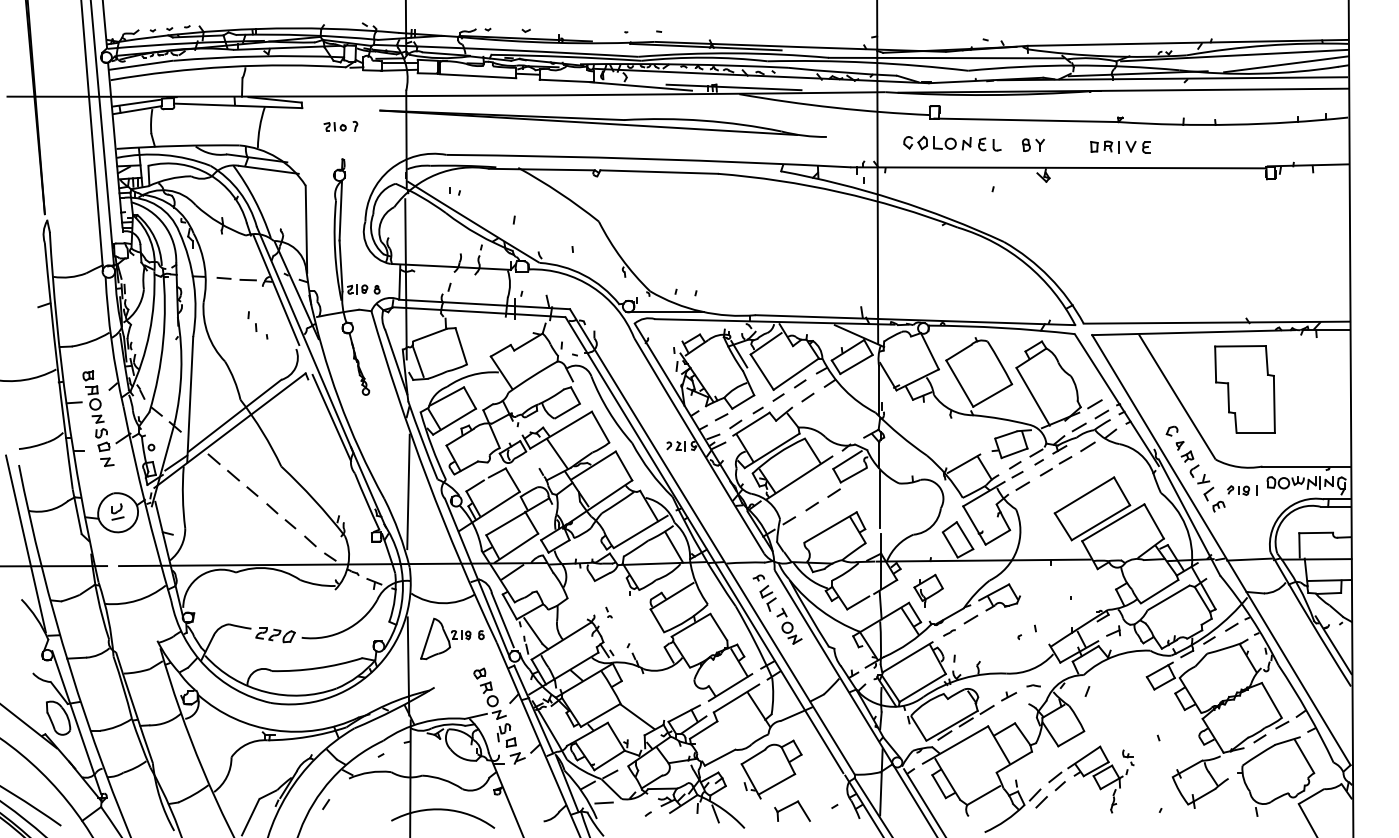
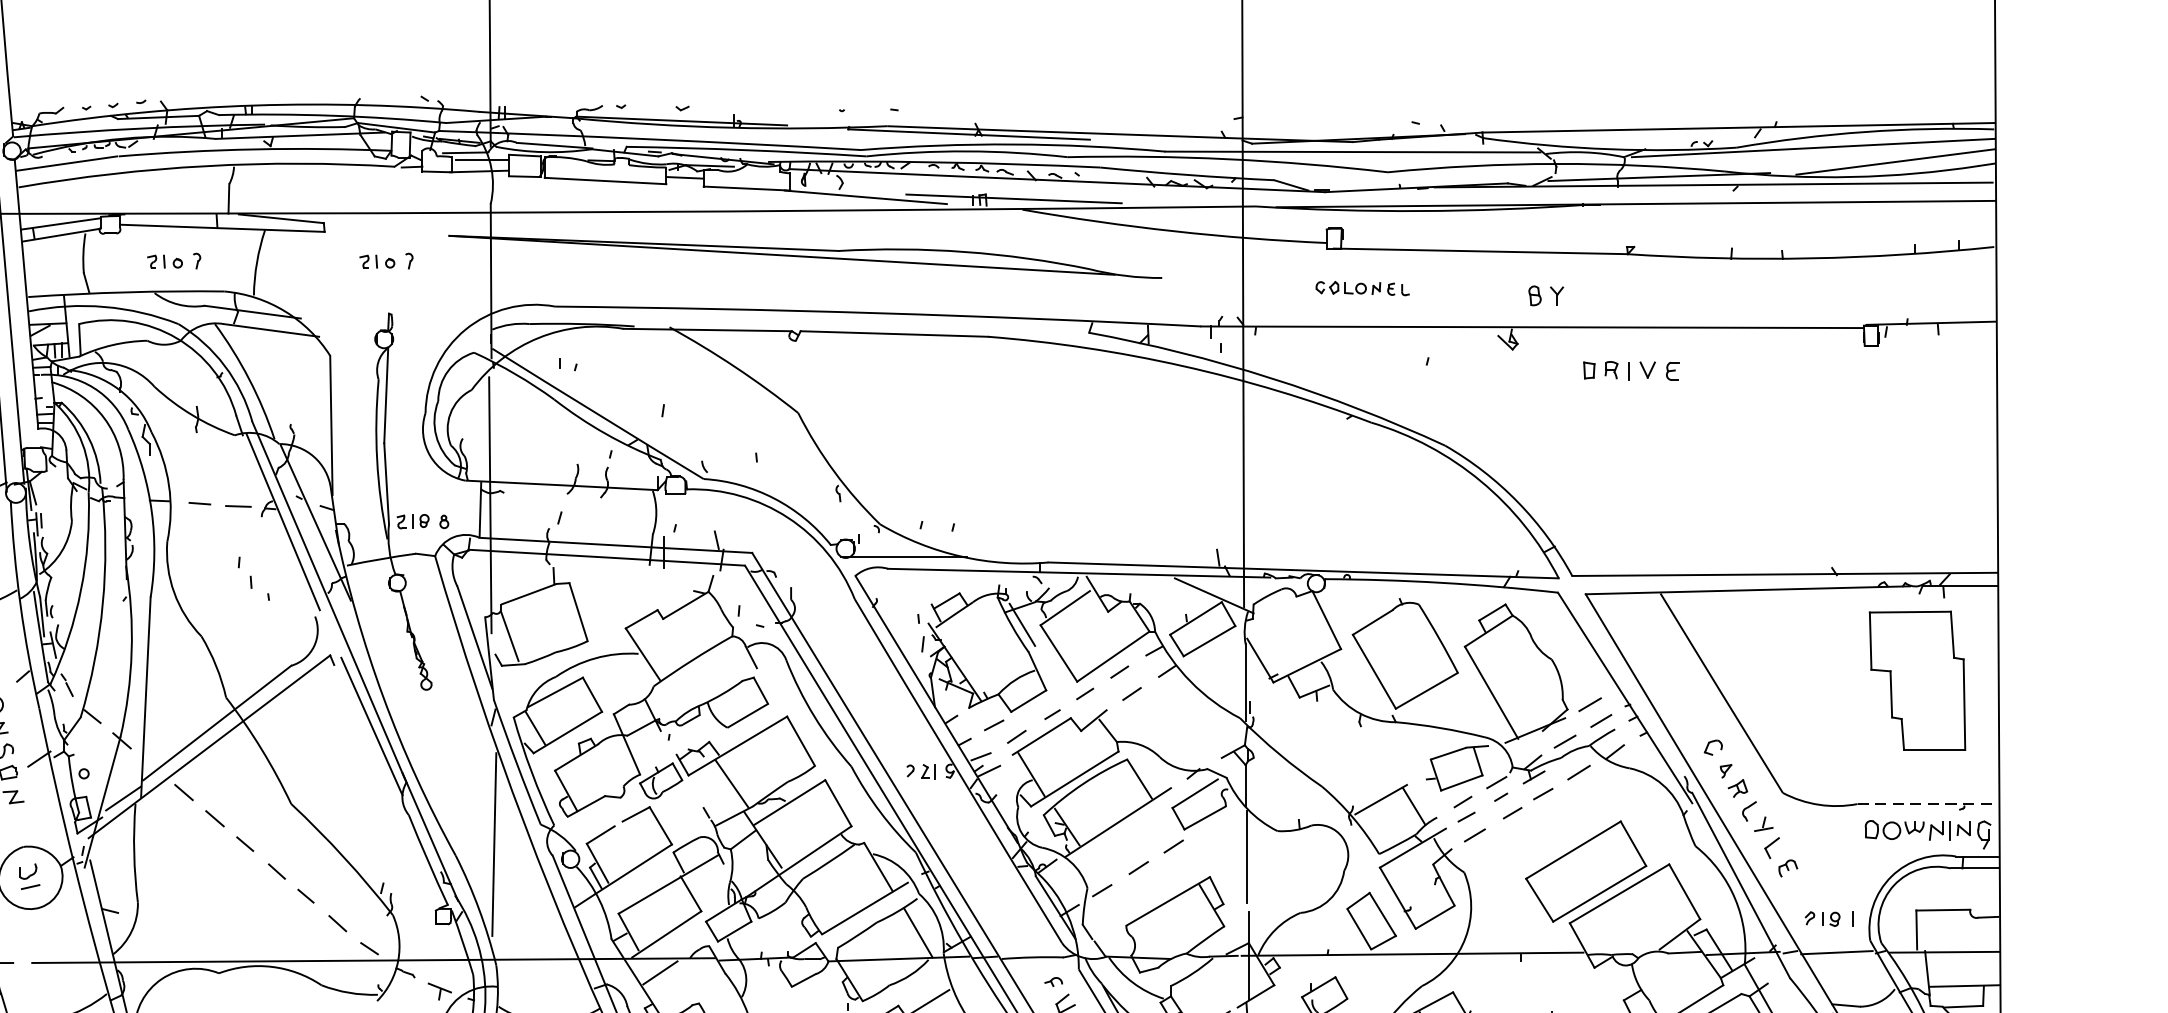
part: (207, 125) -> (173, 259), added
part: (952, 143) -> (1362, 288), size x0.6
part: (1033, 144) -> (1546, 294), moved
part: (1120, 146) -> (1630, 369), moved
part: (1244, 389) -> (1916, 681), moved
line: (1306, 466) -> (1927, 804), solid -> dashed
part: (1242, 490) -> (1828, 918), moved

